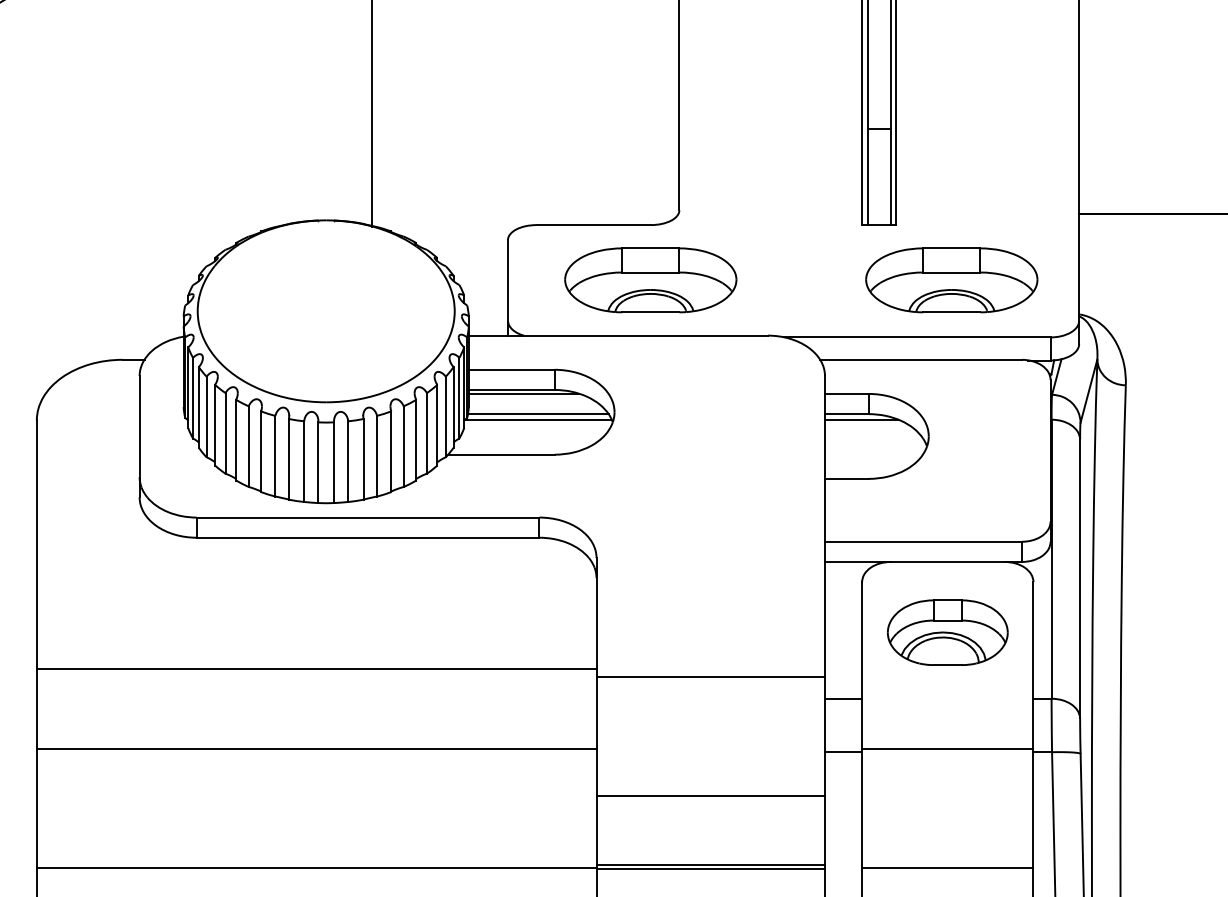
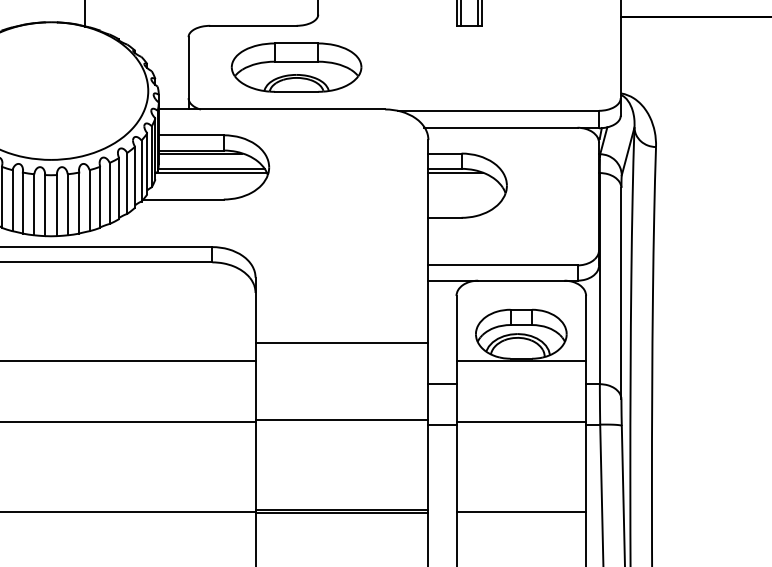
part: (951, 280) -> (524, 67), removed
line: (947, 668) -> (521, 361), added
line: (710, 677) -> (341, 343), moved
line: (710, 795) -> (341, 419), moved

